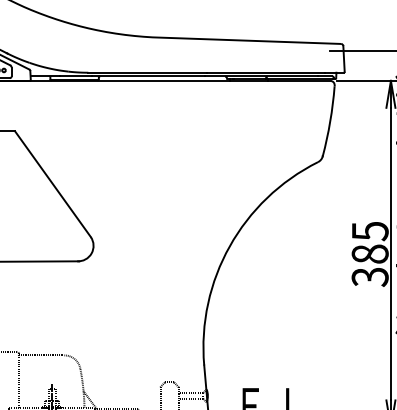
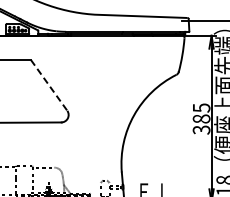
line: (53, 184) -> (49, 85), solid -> dashed

